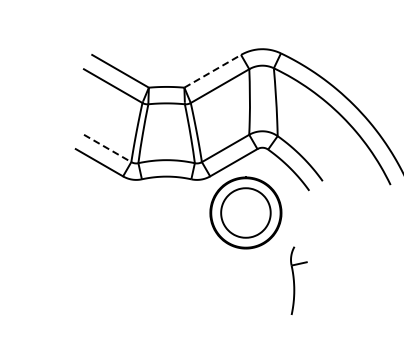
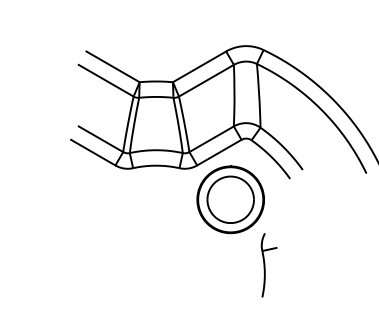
line: (212, 71) -> (199, 67), dashed -> solid
line: (108, 148) -> (101, 139), dashed -> solid
part: (298, 280) -> (268, 265), moved

